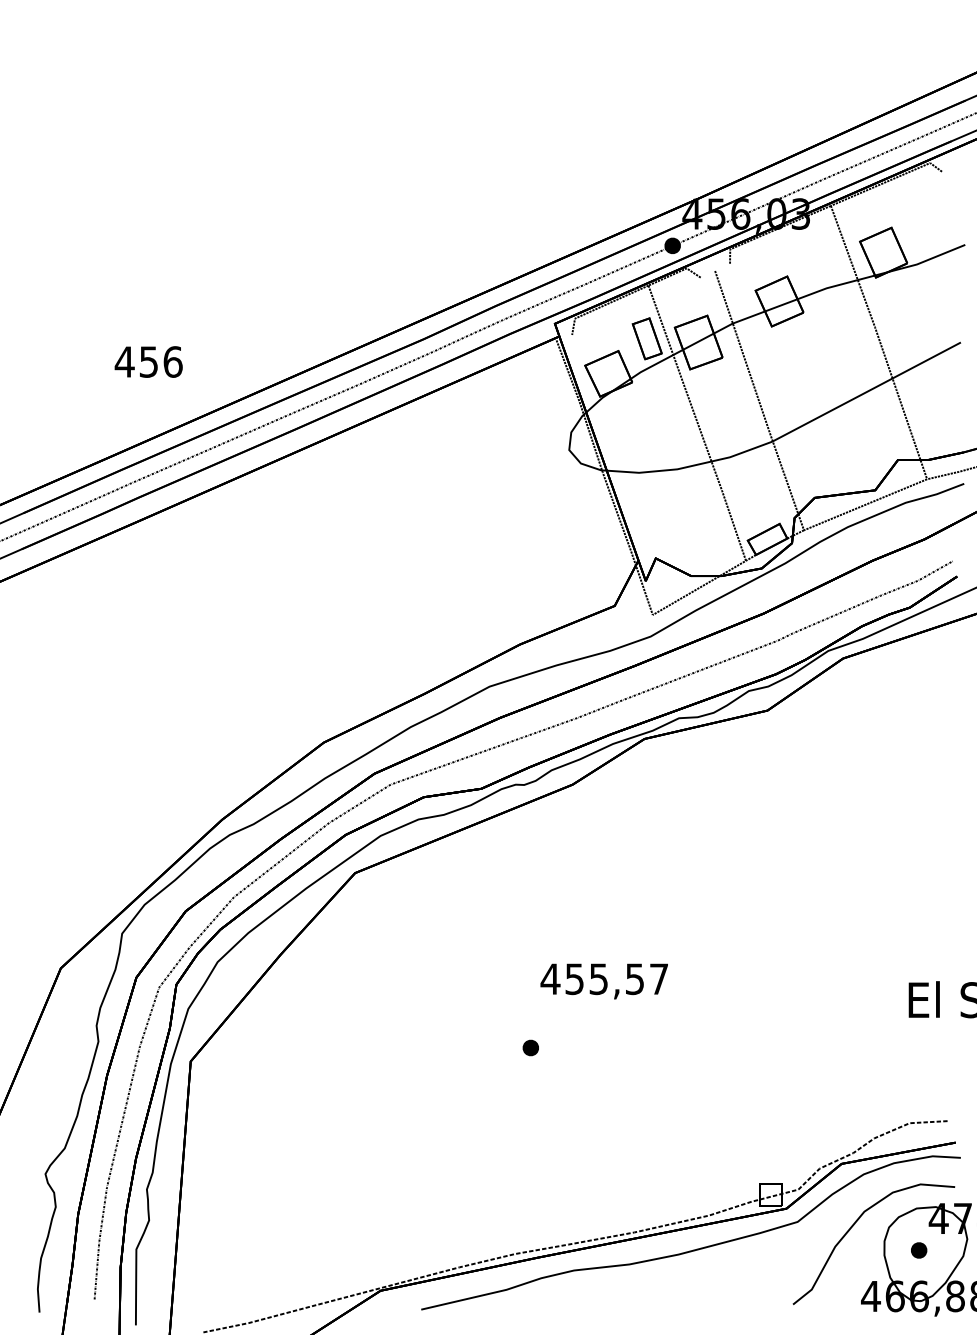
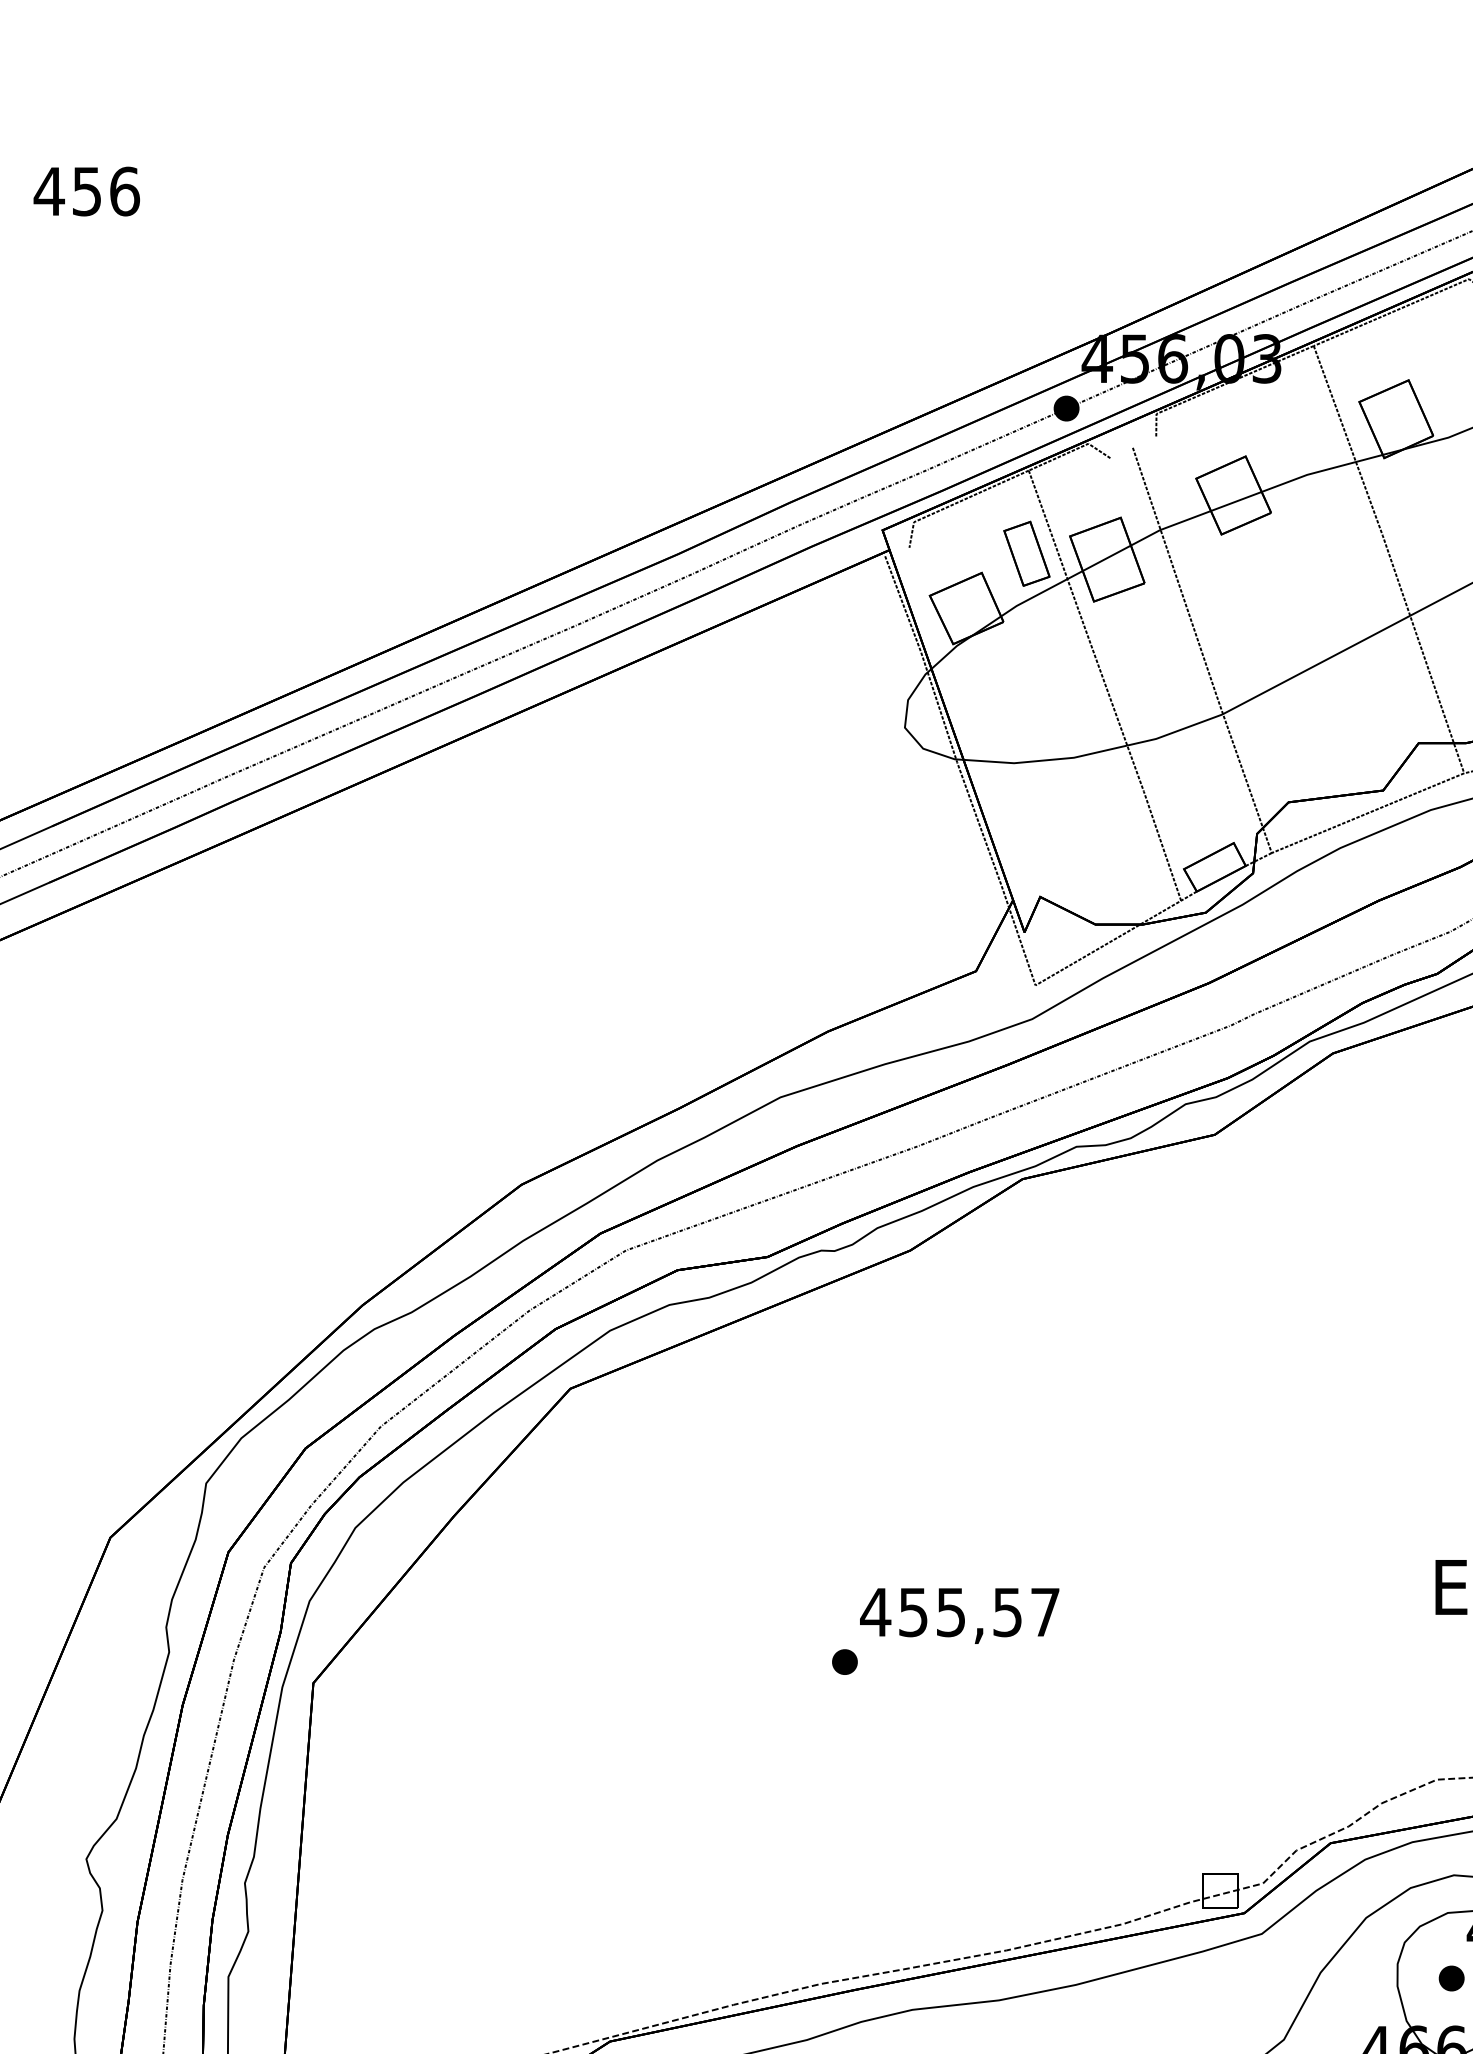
text: (148, 361) -> (86, 190), moved
text: (603, 981) -> (958, 1616), moved

